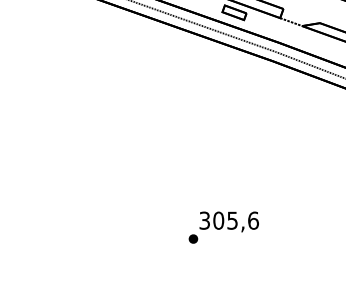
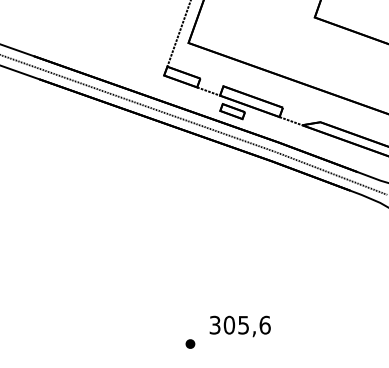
text: (228, 221) -> (239, 326), moved

